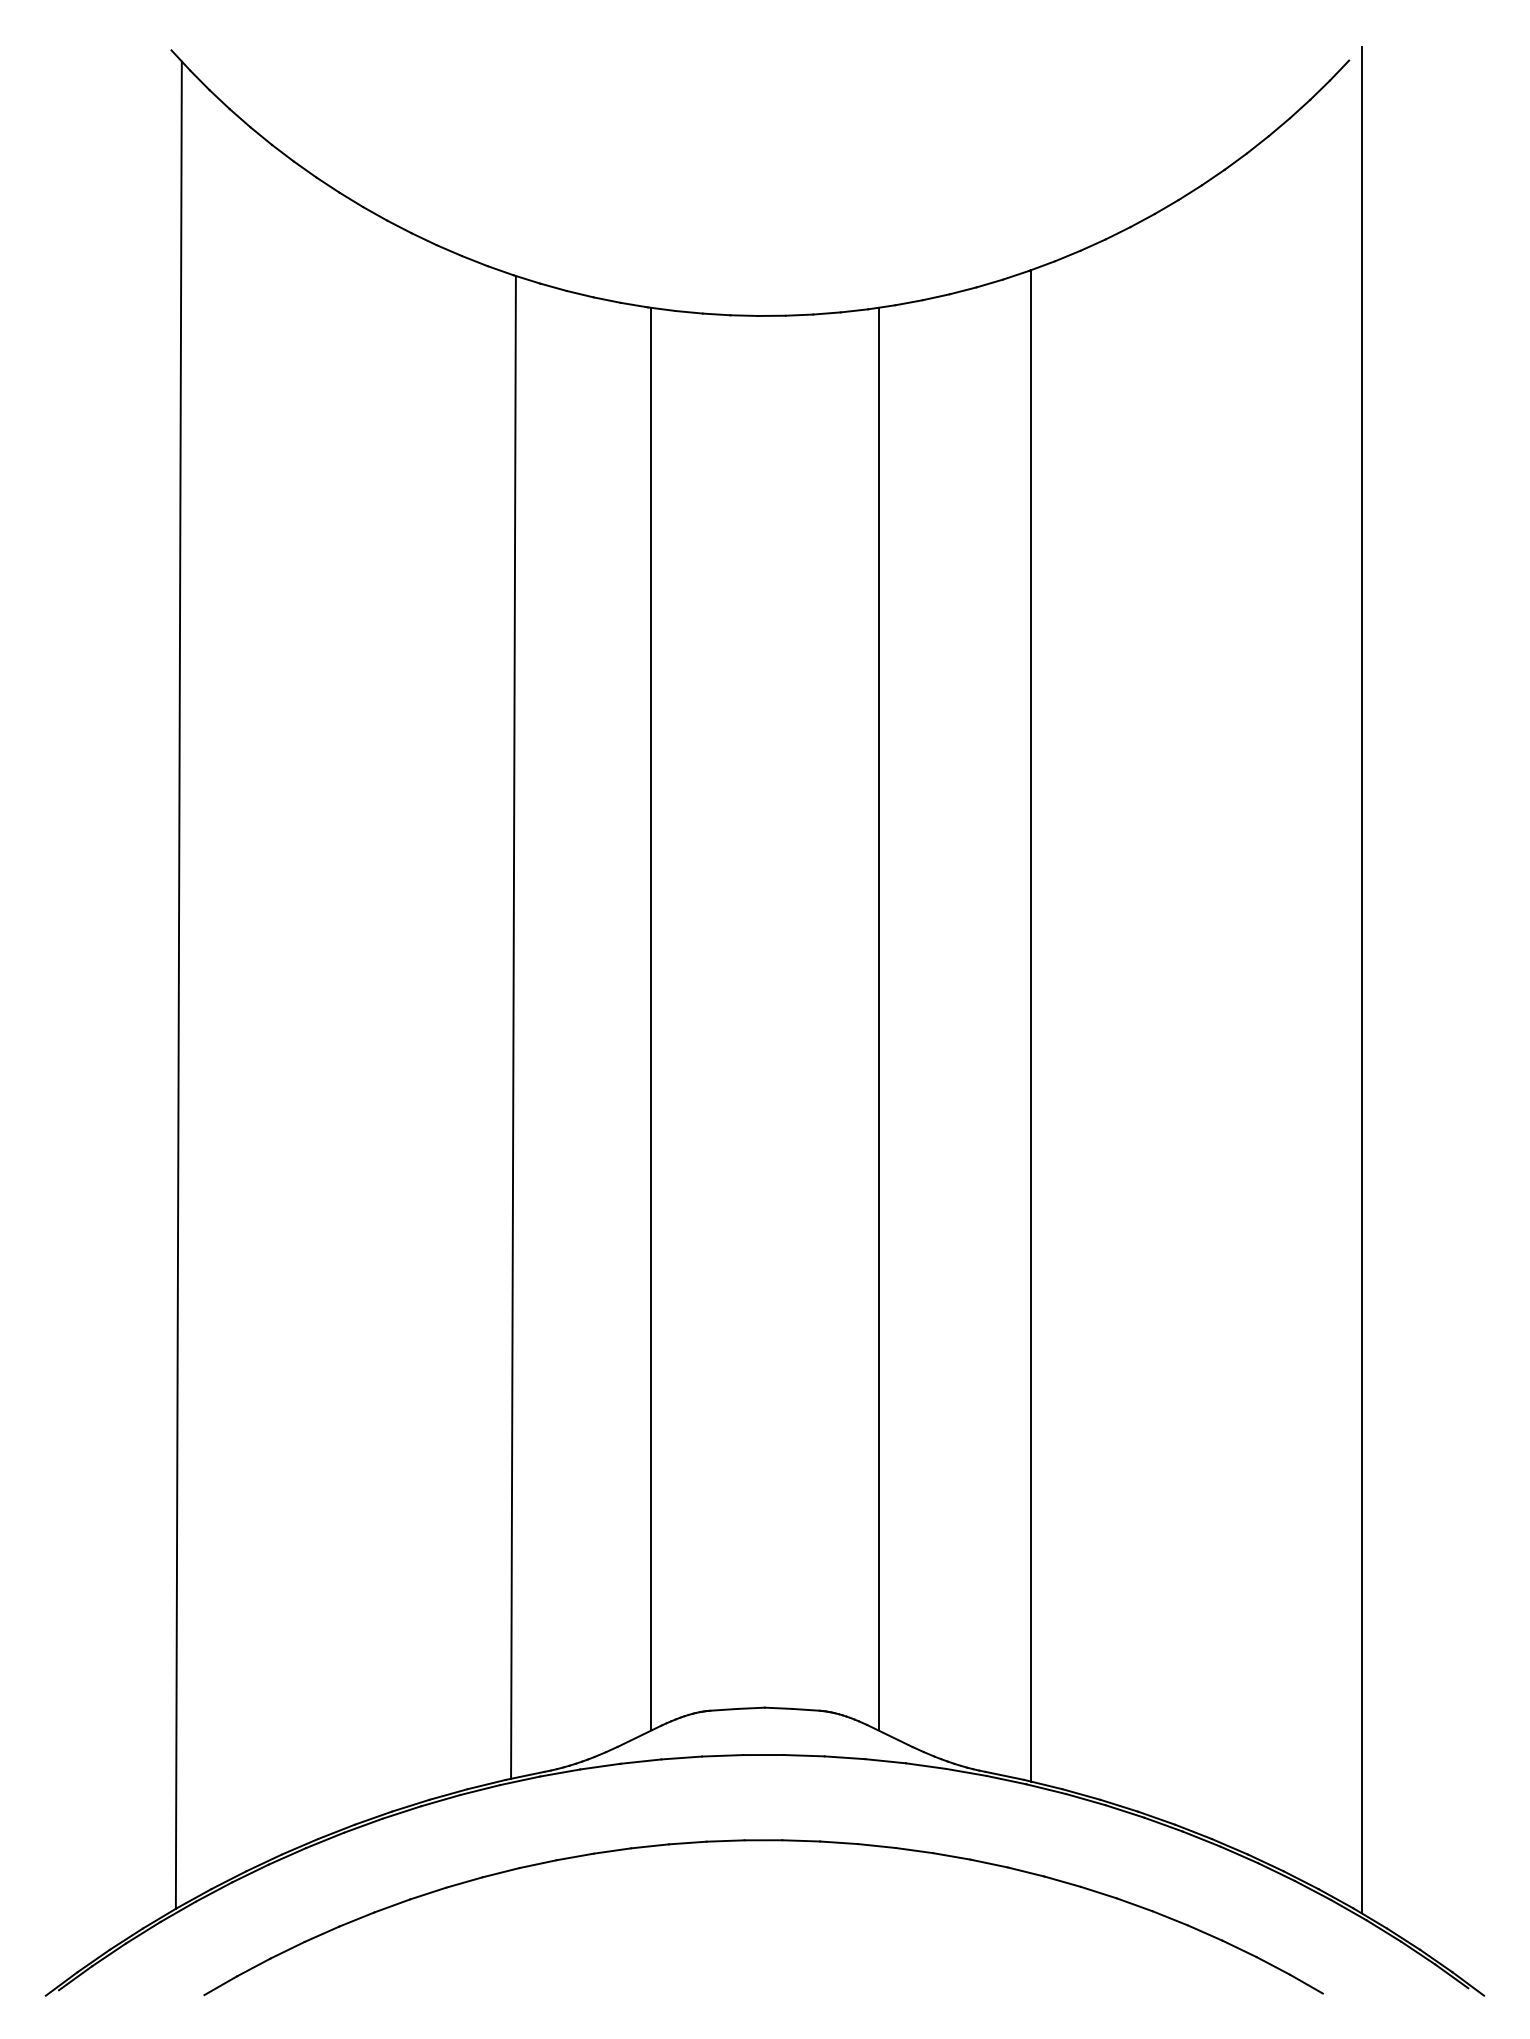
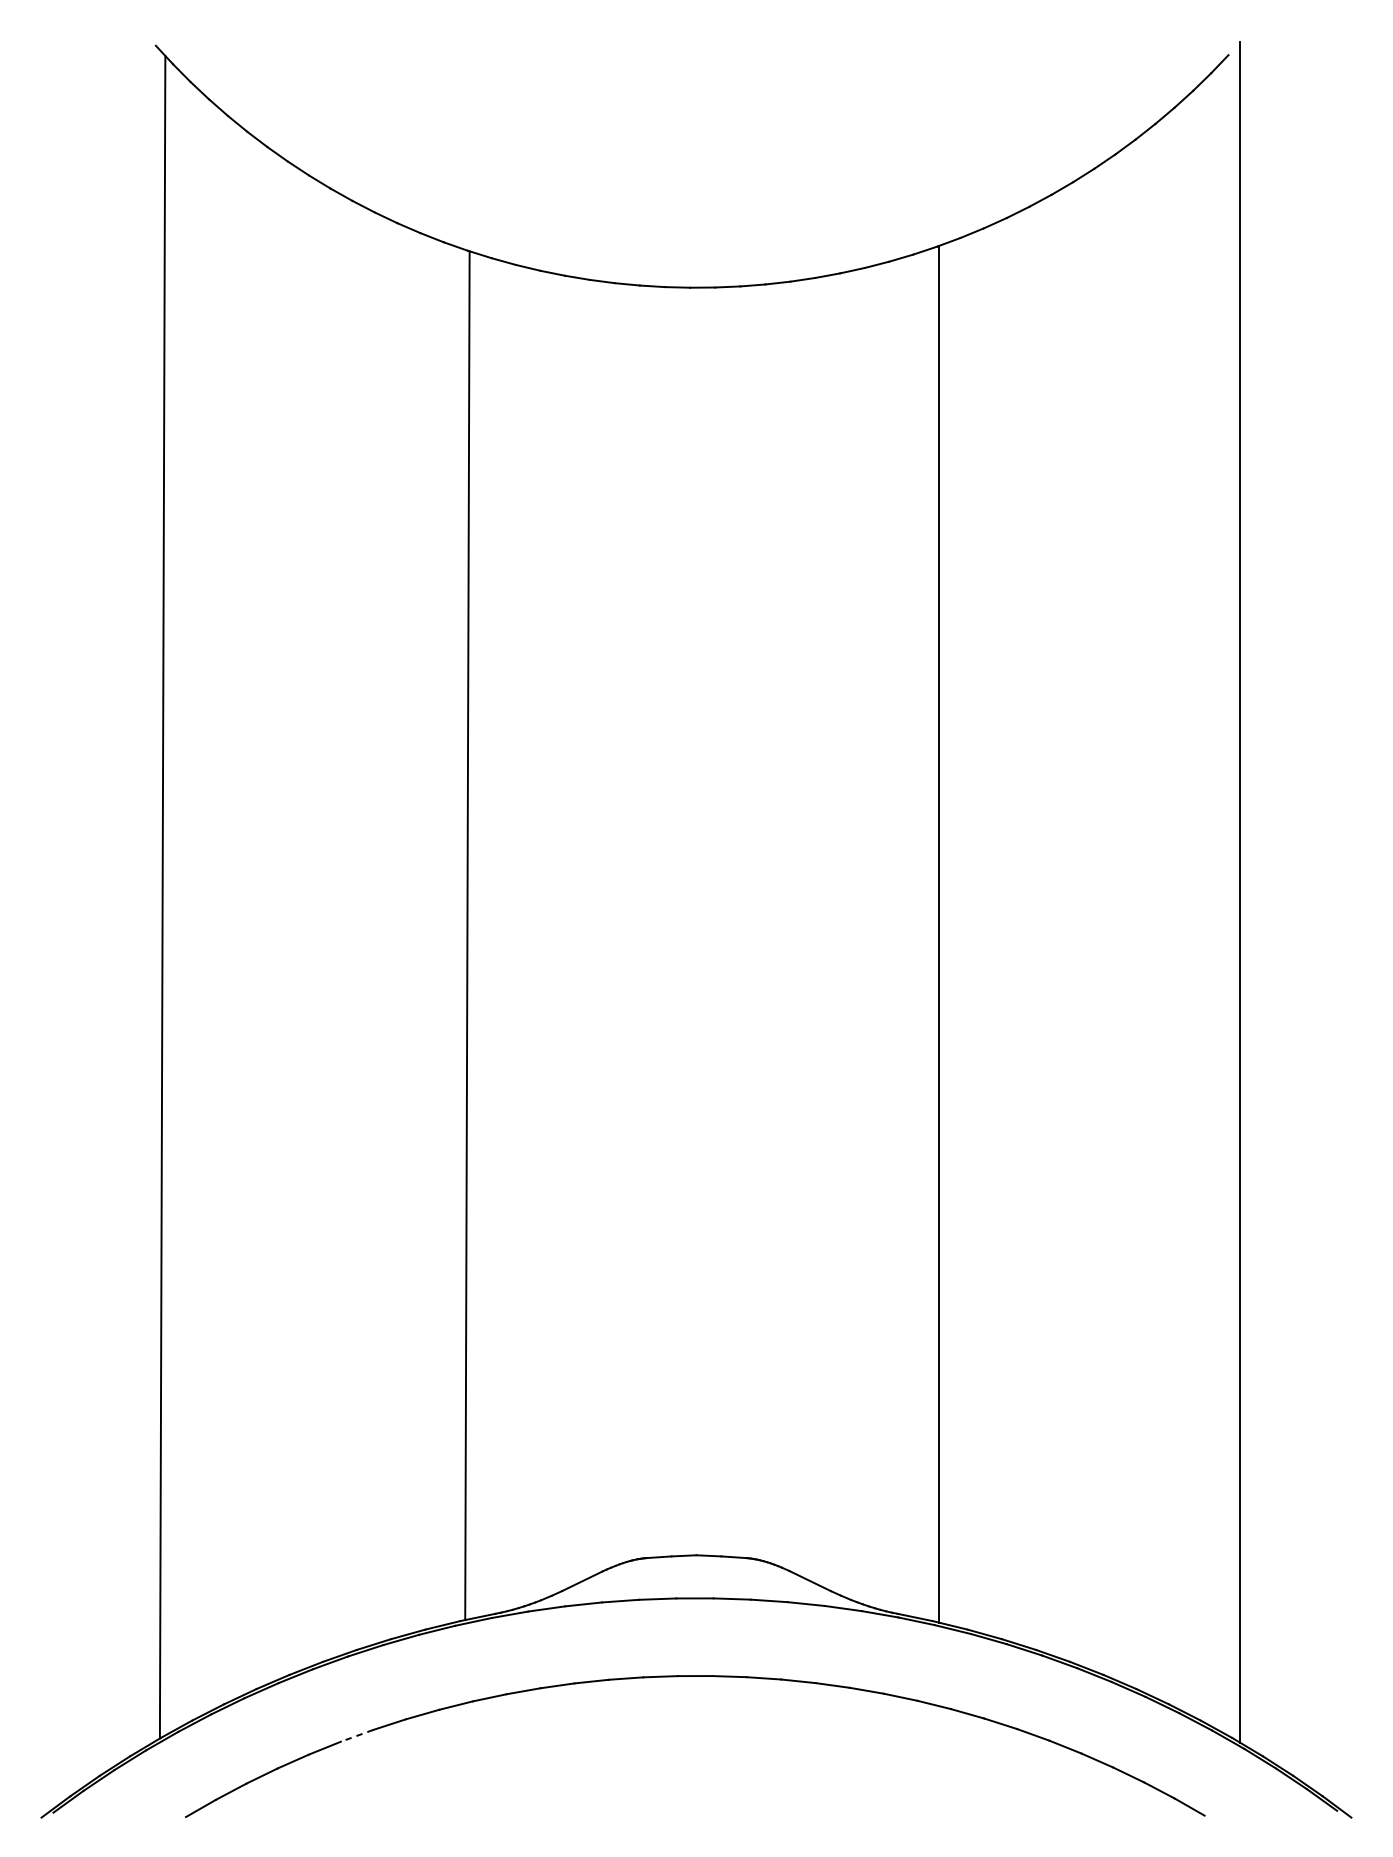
line: (651, 1018) -> (593, 927), removed
line: (878, 1018) -> (799, 927), removed
line: (392, 1905) -> (357, 1735), solid -> dashed

